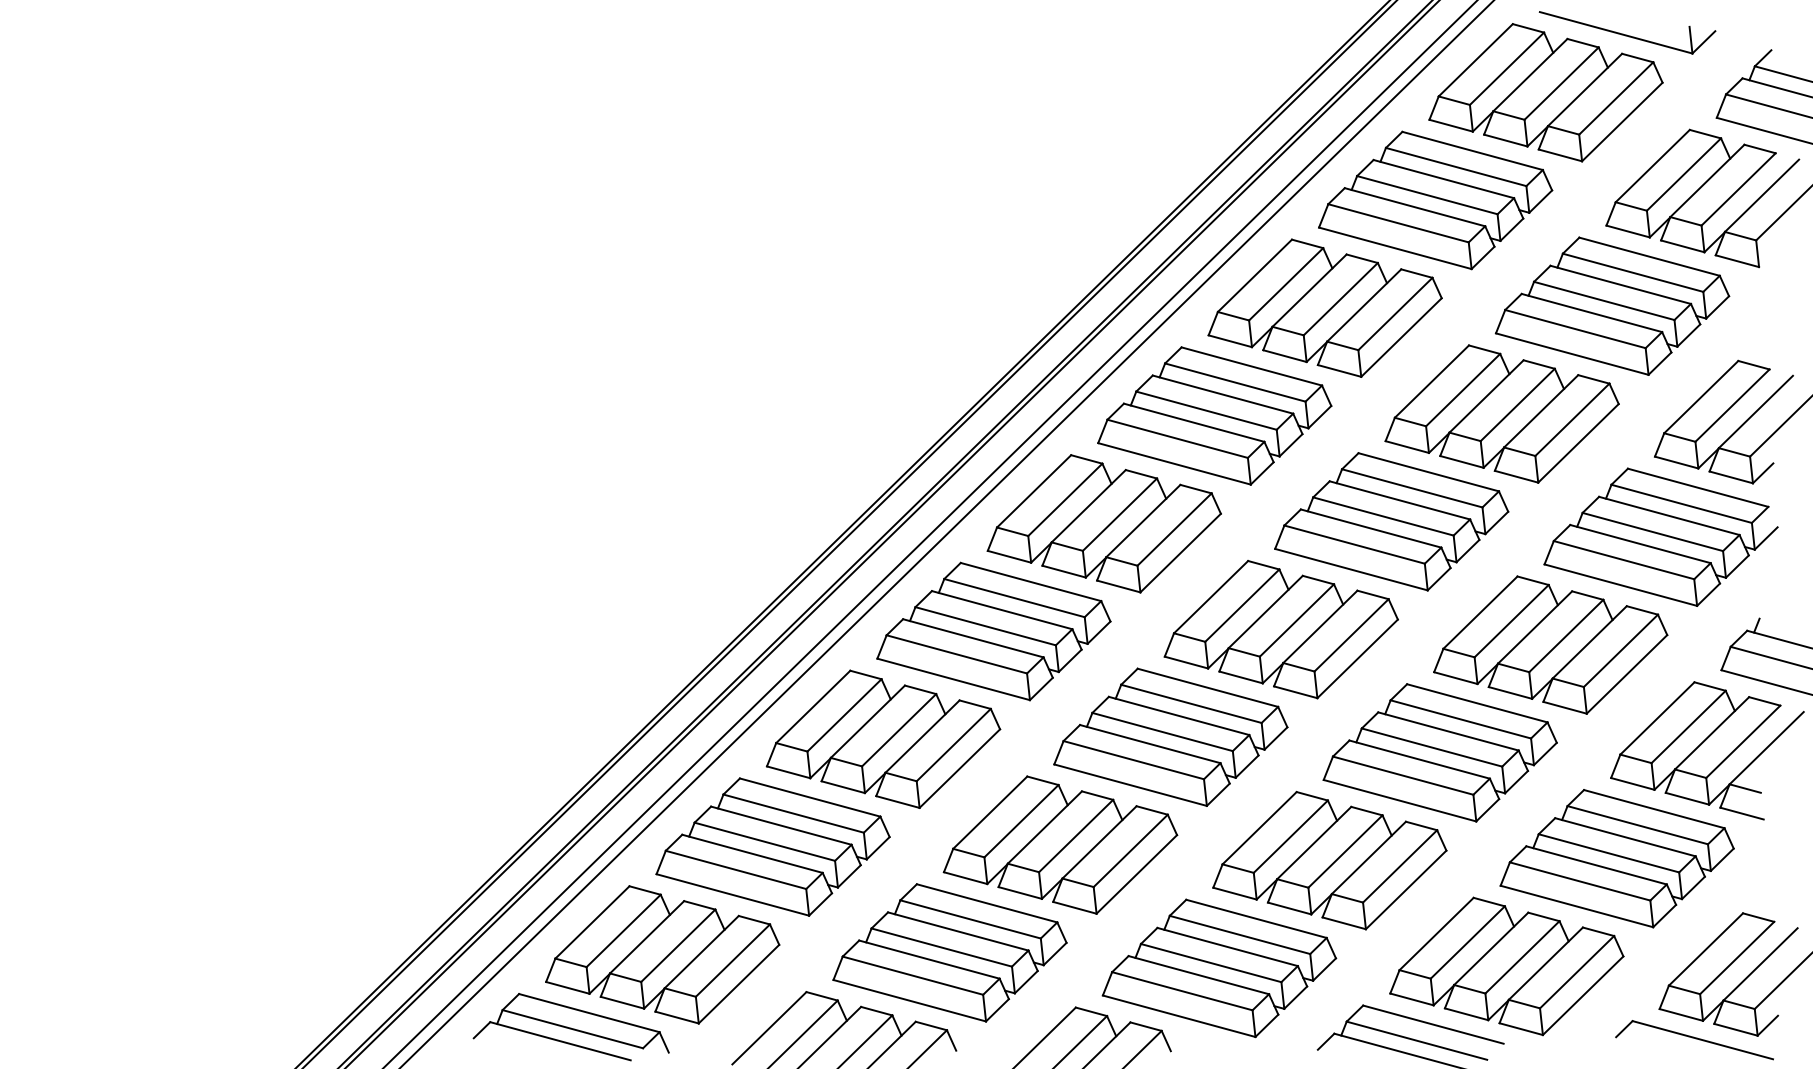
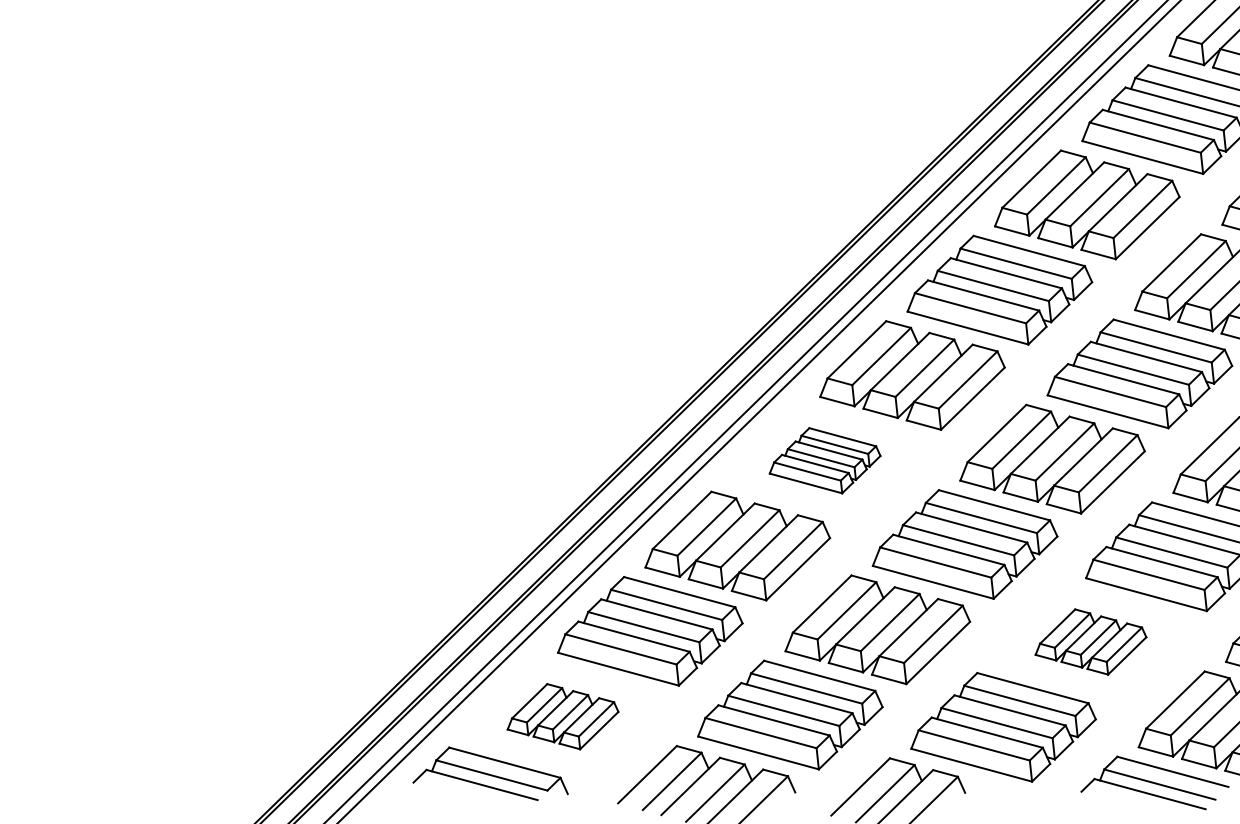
part: (993, 631) -> (824, 460), size x0.6
part: (1329, 860) -> (1090, 641), size x0.6
part: (662, 954) -> (562, 716), size x0.6

